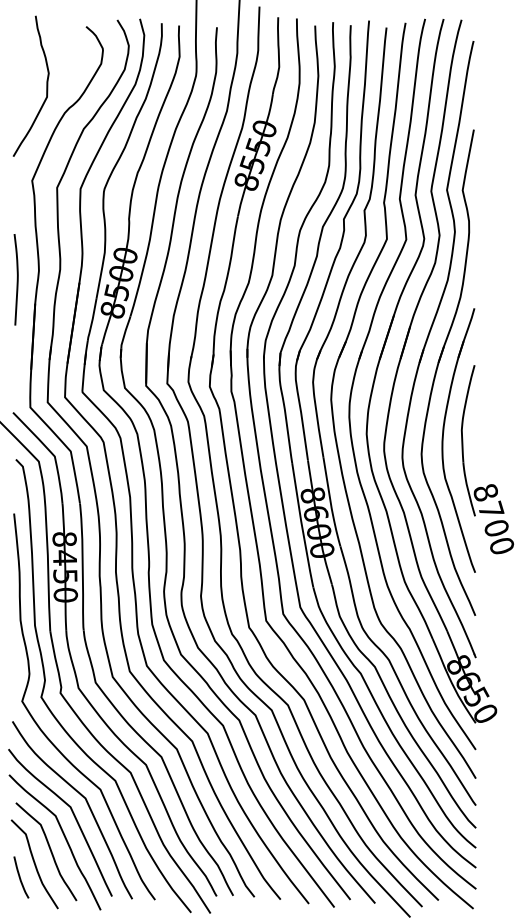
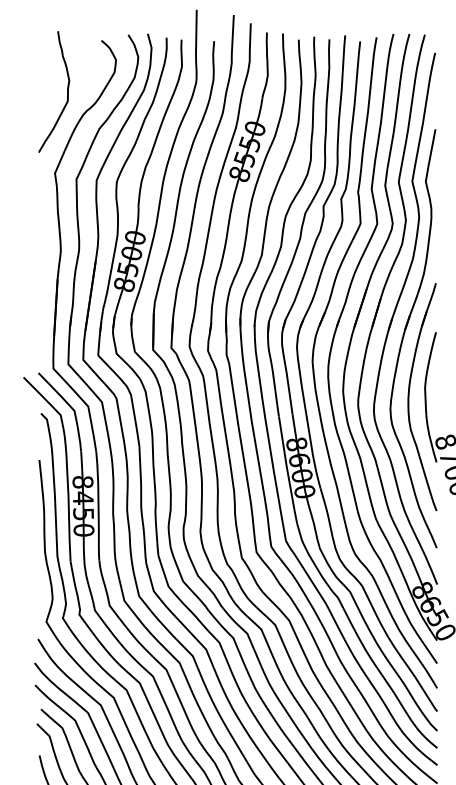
curve: (16, 279) -> (41, 258), removed

